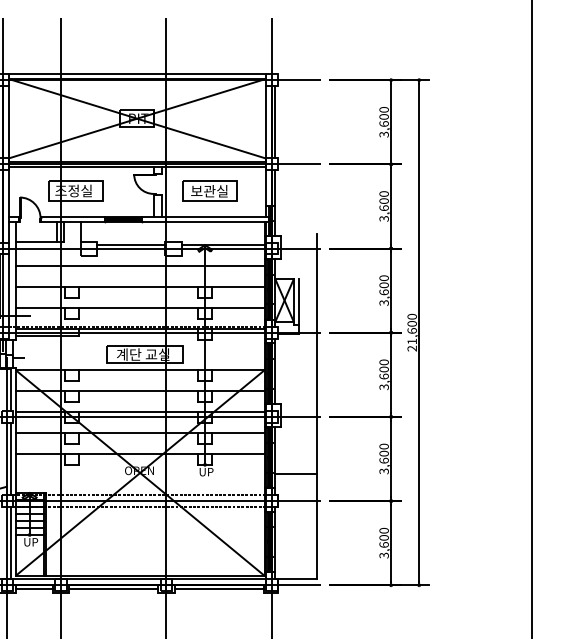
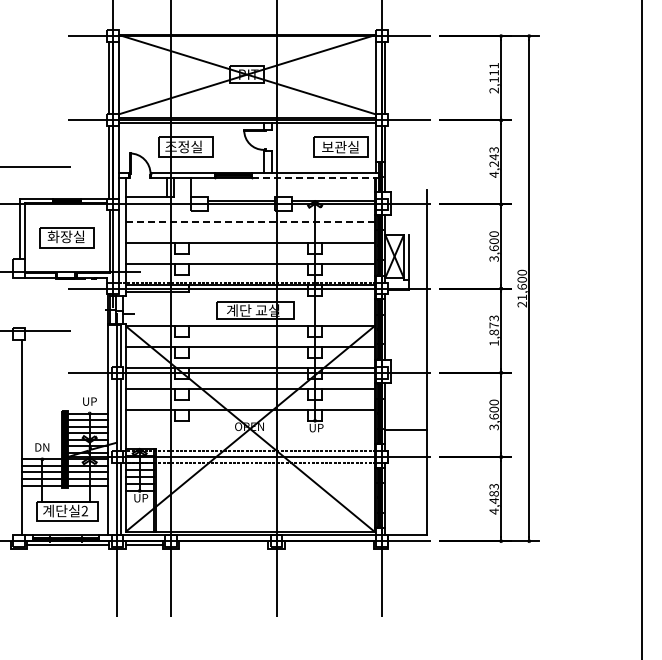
line: (136, 74) -> (246, 30), removed
text: (383, 121) -> (493, 77), 3,600 -> 2,111
part: (209, 190) -> (340, 146), moved
text: (383, 206) -> (493, 162), 3,600 -> 4,243
line: (205, 221) -> (315, 177), solid -> dashed
line: (140, 266) -> (250, 222), solid -> dashed
text: (383, 374) -> (493, 330), 3,600 -> 1,873
text: (383, 542) -> (493, 498), 3,600 -> 4,483
line: (113, 588) -> (223, 544), removed
line: (218, 588) -> (328, 544), removed

